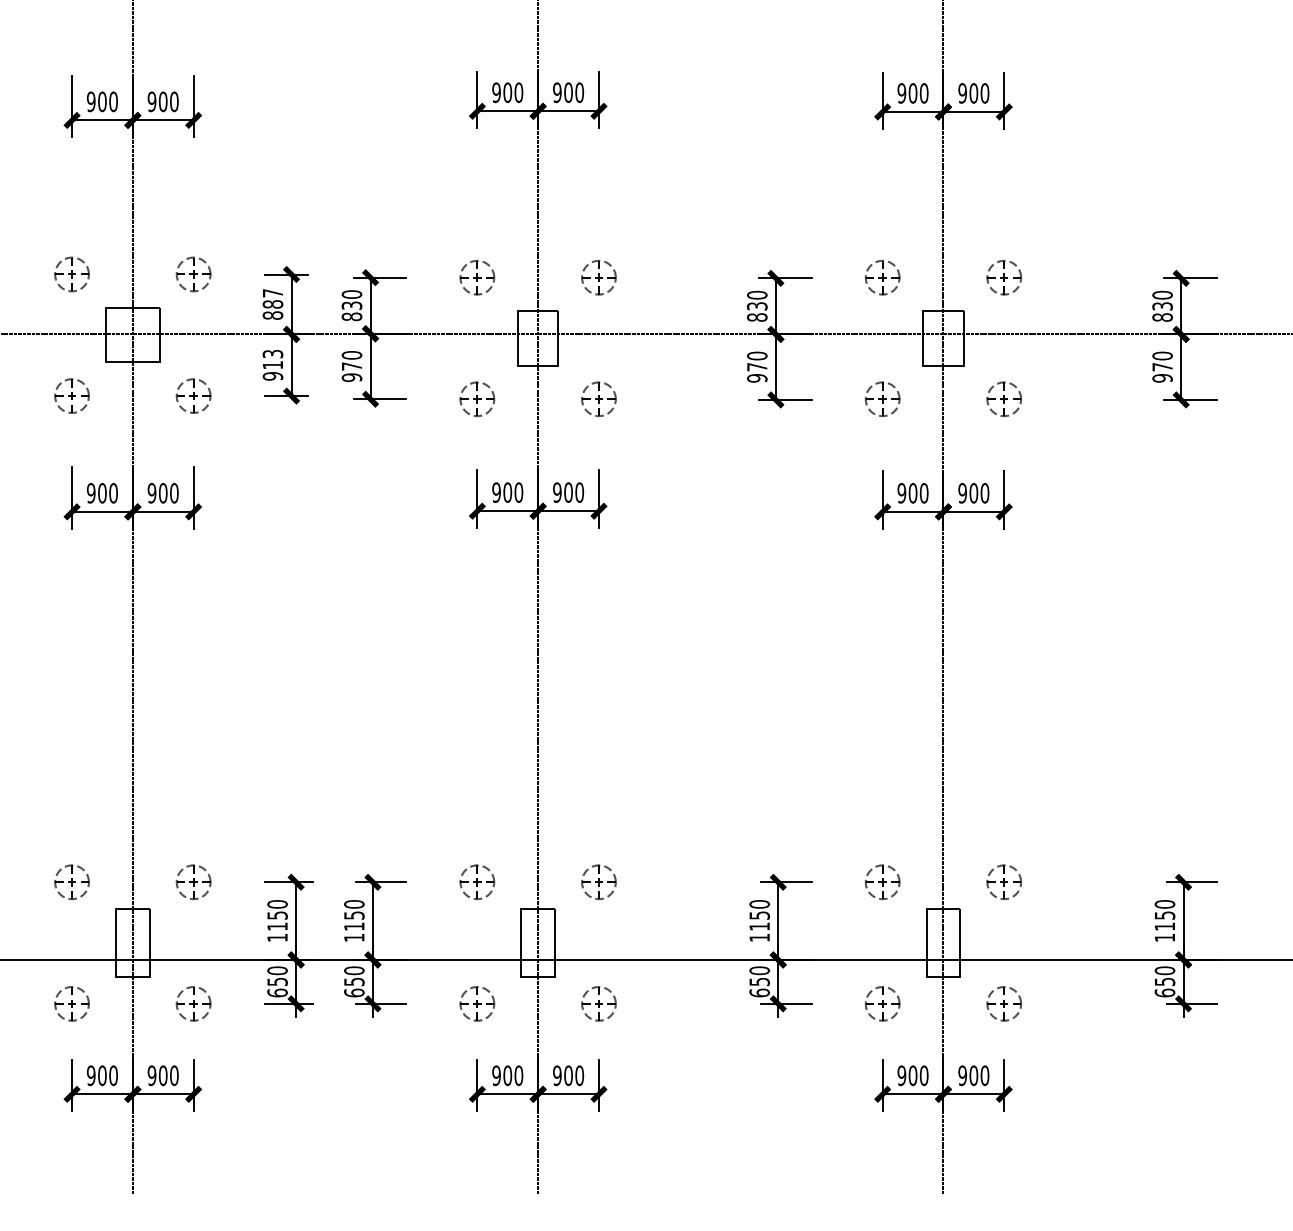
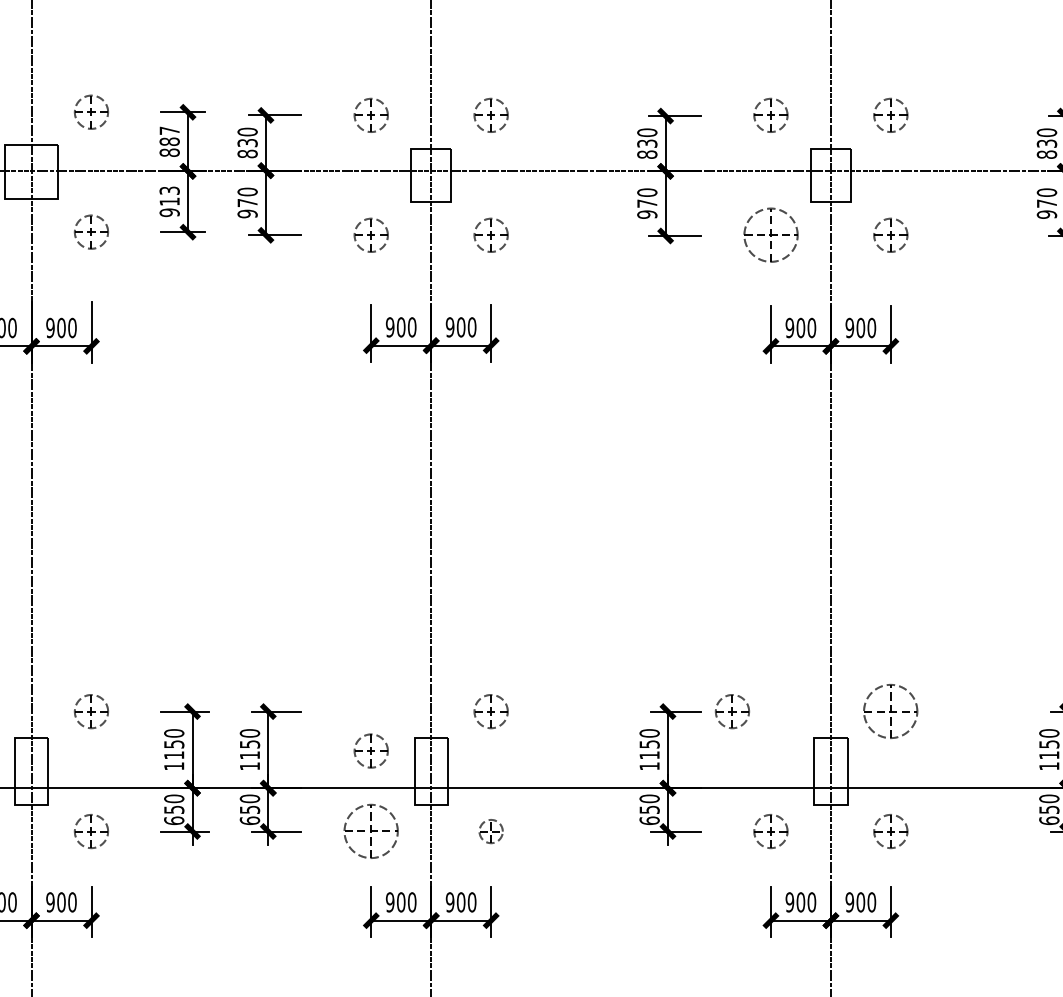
part: (882, 399) -> (770, 235), size x1.6
part: (477, 882) -> (371, 751), moved
part: (882, 882) -> (732, 711), moved
part: (1004, 882) -> (891, 711), size x1.6
part: (477, 1003) -> (371, 831), size x1.6
part: (598, 1003) -> (490, 831), size x0.7

